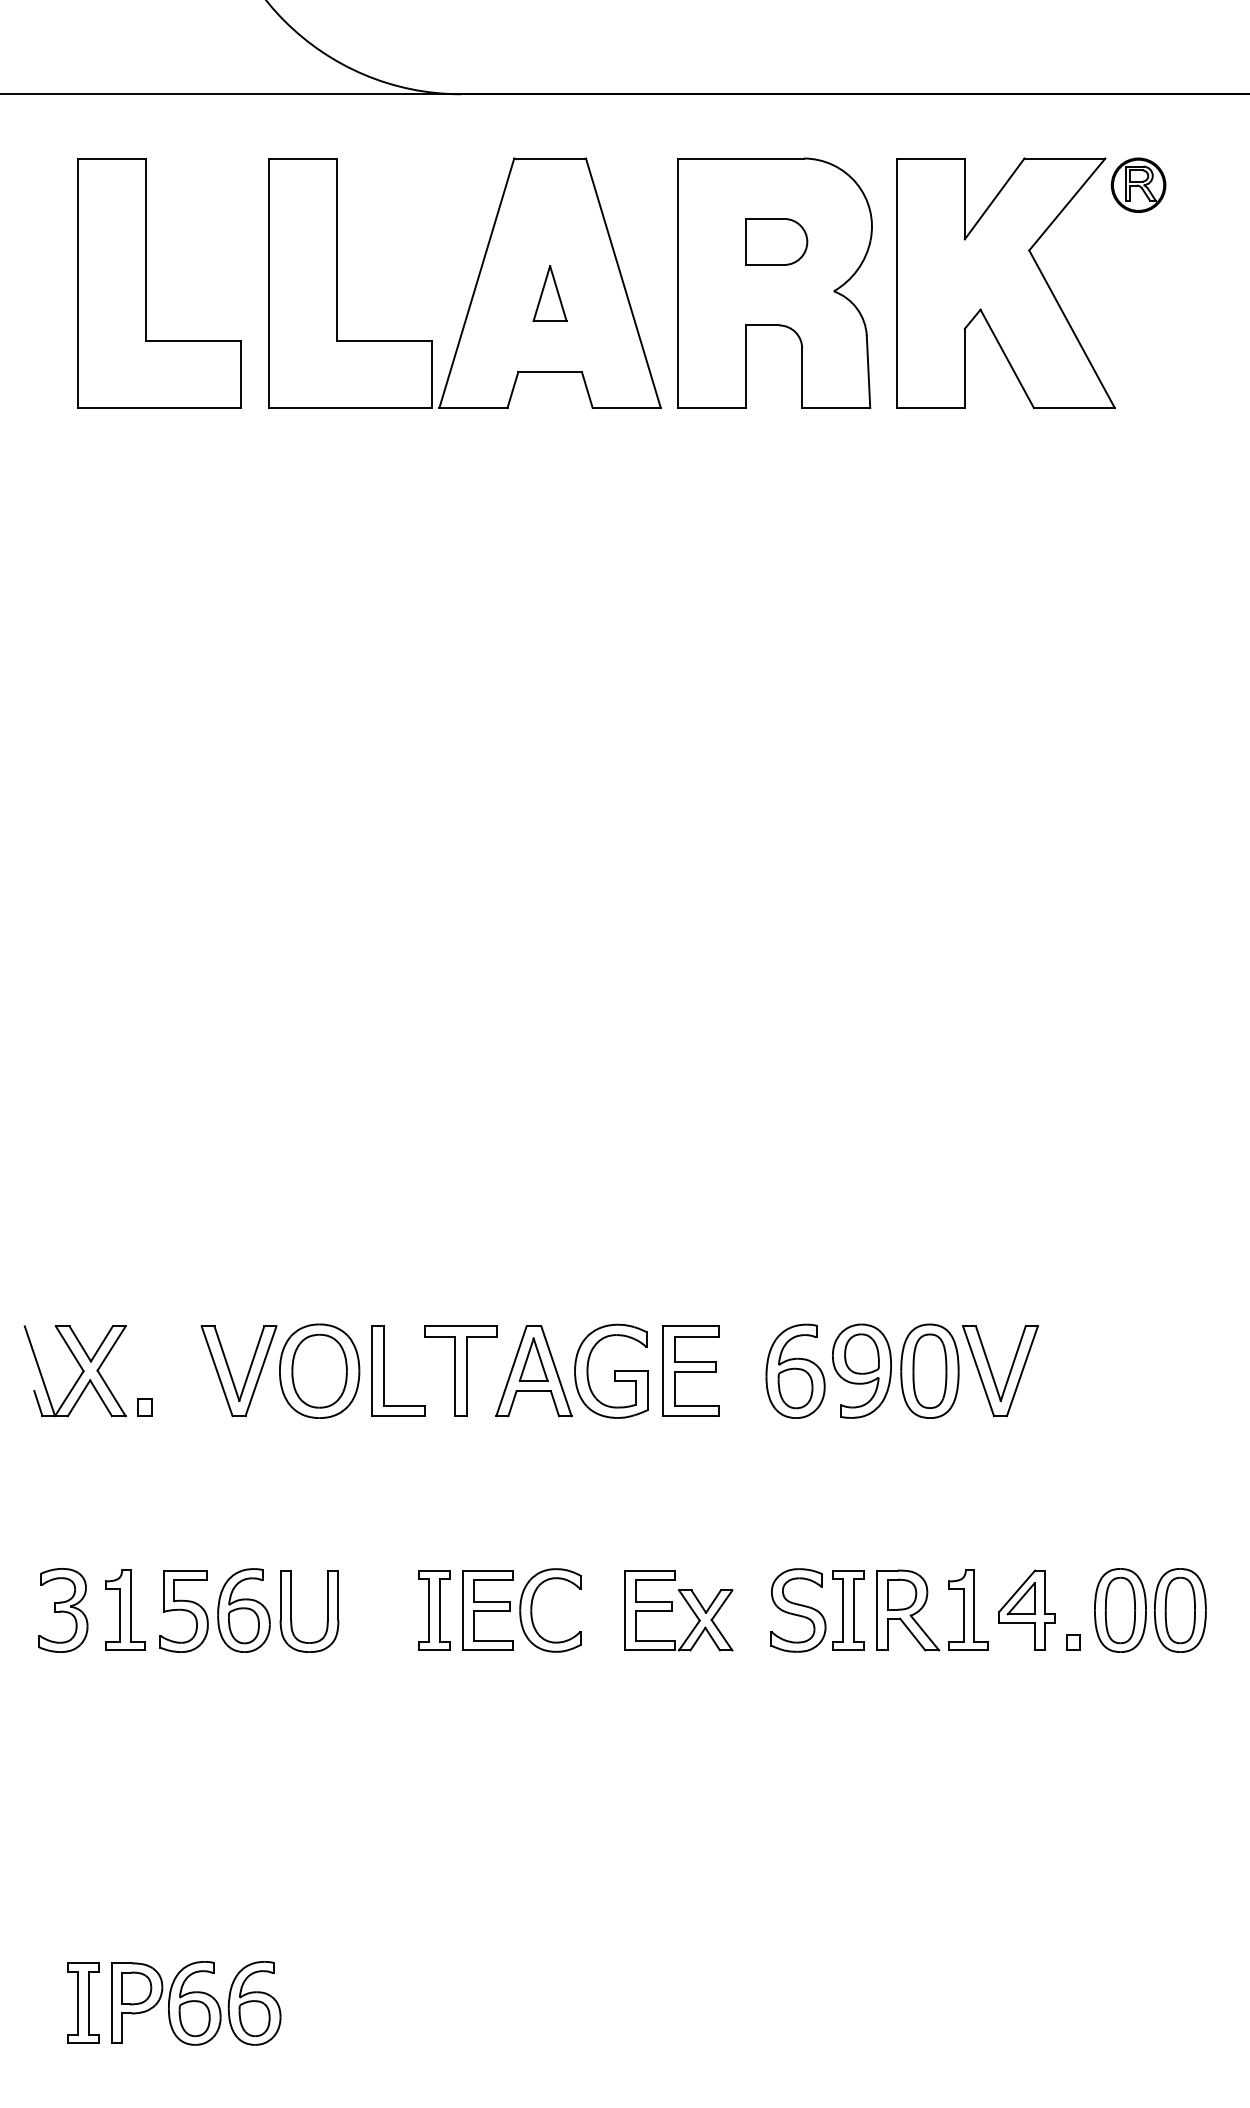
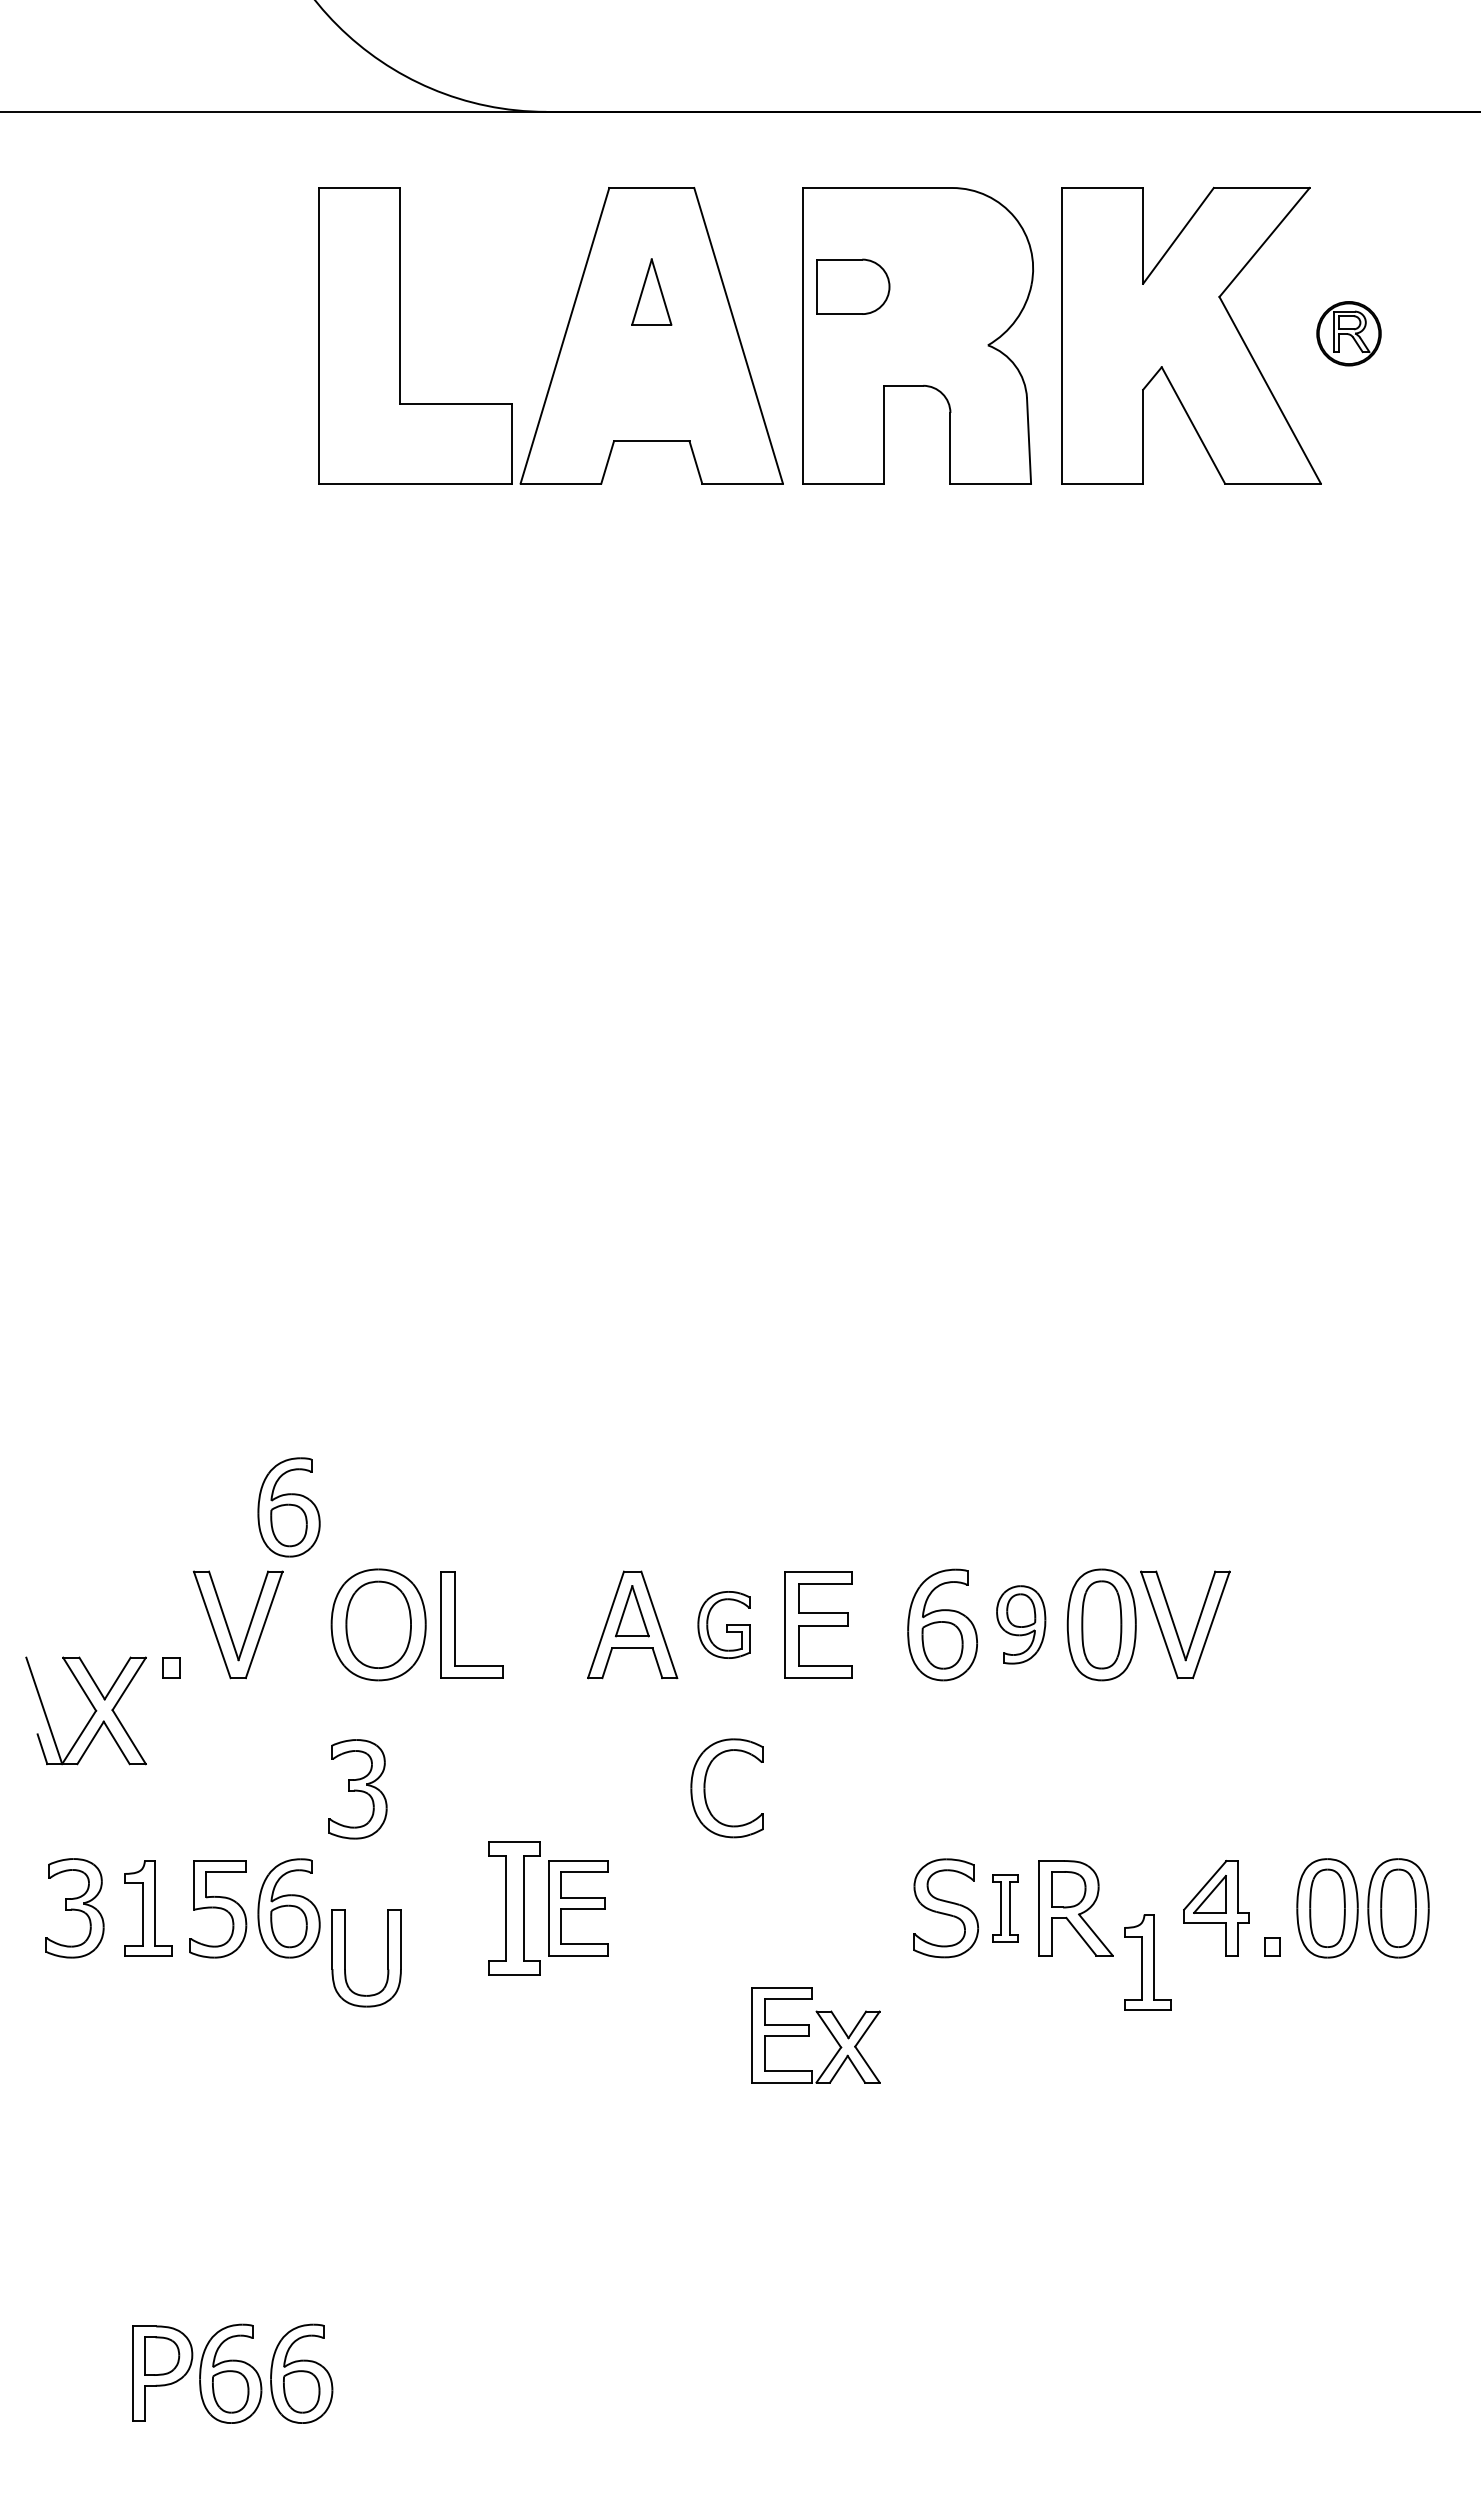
part: (1138, 185) -> (1348, 333), moved
part: (776, 241) -> (853, 286), moved
part: (147, 283) -> (174, 335), removed
part: (549, 293) -> (651, 291), moved
part: (243, 1272) -> (288, 1507), added
part: (80, 1368) -> (92, 1707), moved
part: (460, 1370) -> (545, 1624), removed
part: (610, 1370) -> (723, 1624), size x0.6
part: (861, 1370) -> (1020, 1624), size x0.7
part: (230, 1372) -> (228, 1626), moved
part: (301, 1510) -> (357, 1789), added
part: (434, 1610) -> (514, 1908), size x1.4
part: (532, 1610) -> (705, 1788), moved
part: (678, 1610) -> (815, 2035), moved
part: (848, 1610) -> (1005, 1908), size x0.7
part: (968, 1610) -> (1147, 1962), moved
part: (291, 1611) -> (345, 1958), moved
part: (83, 2003) -> (98, 2373), removed

